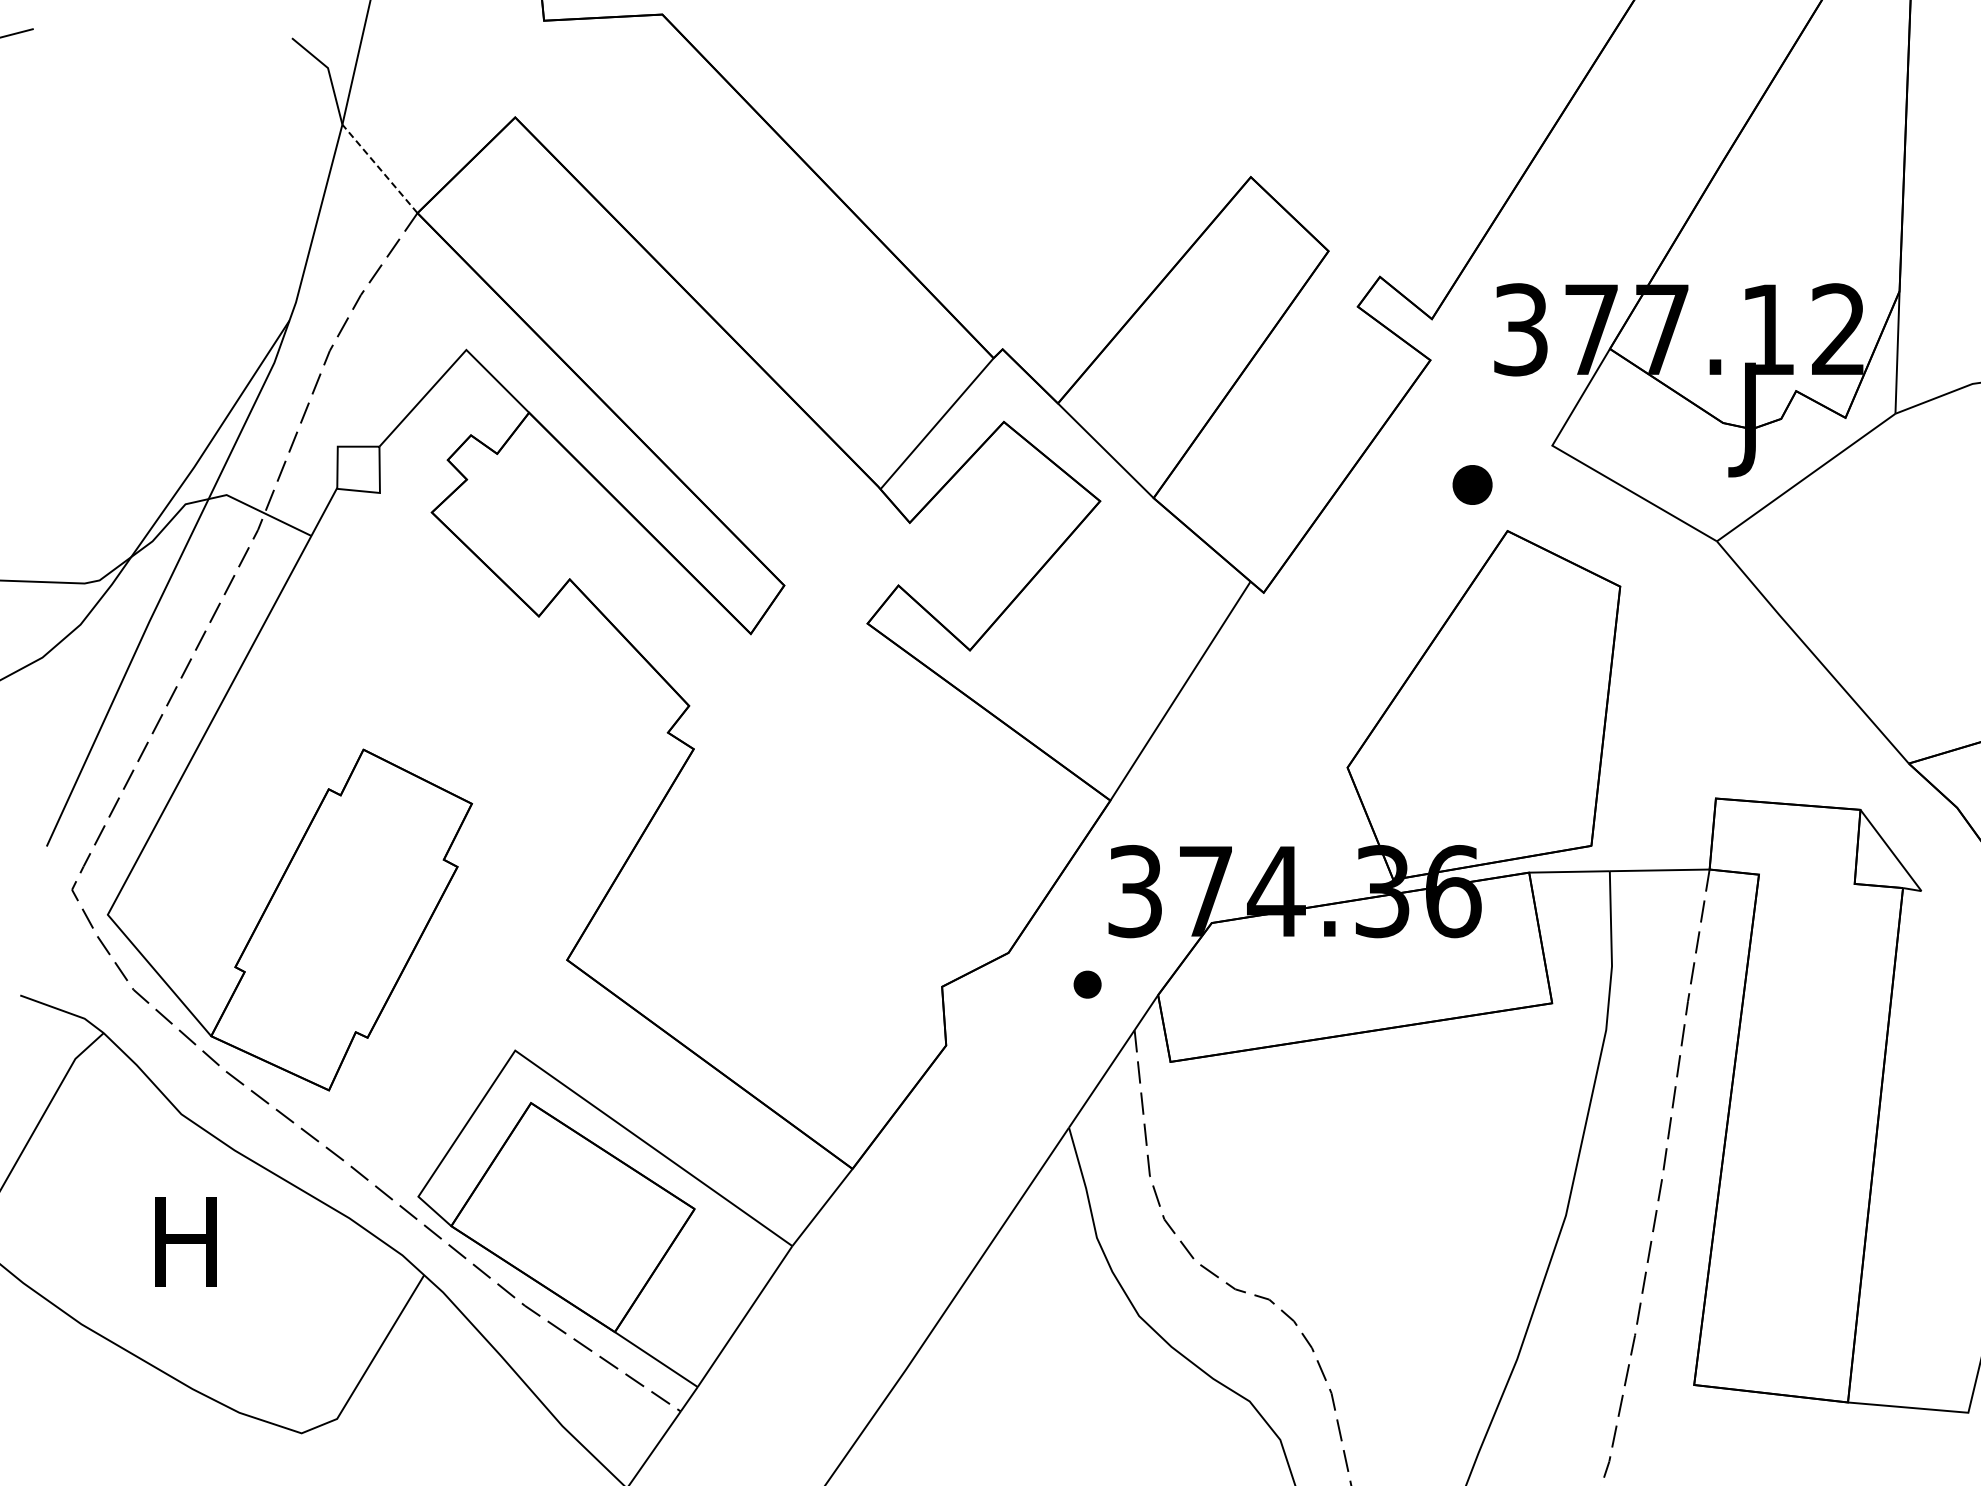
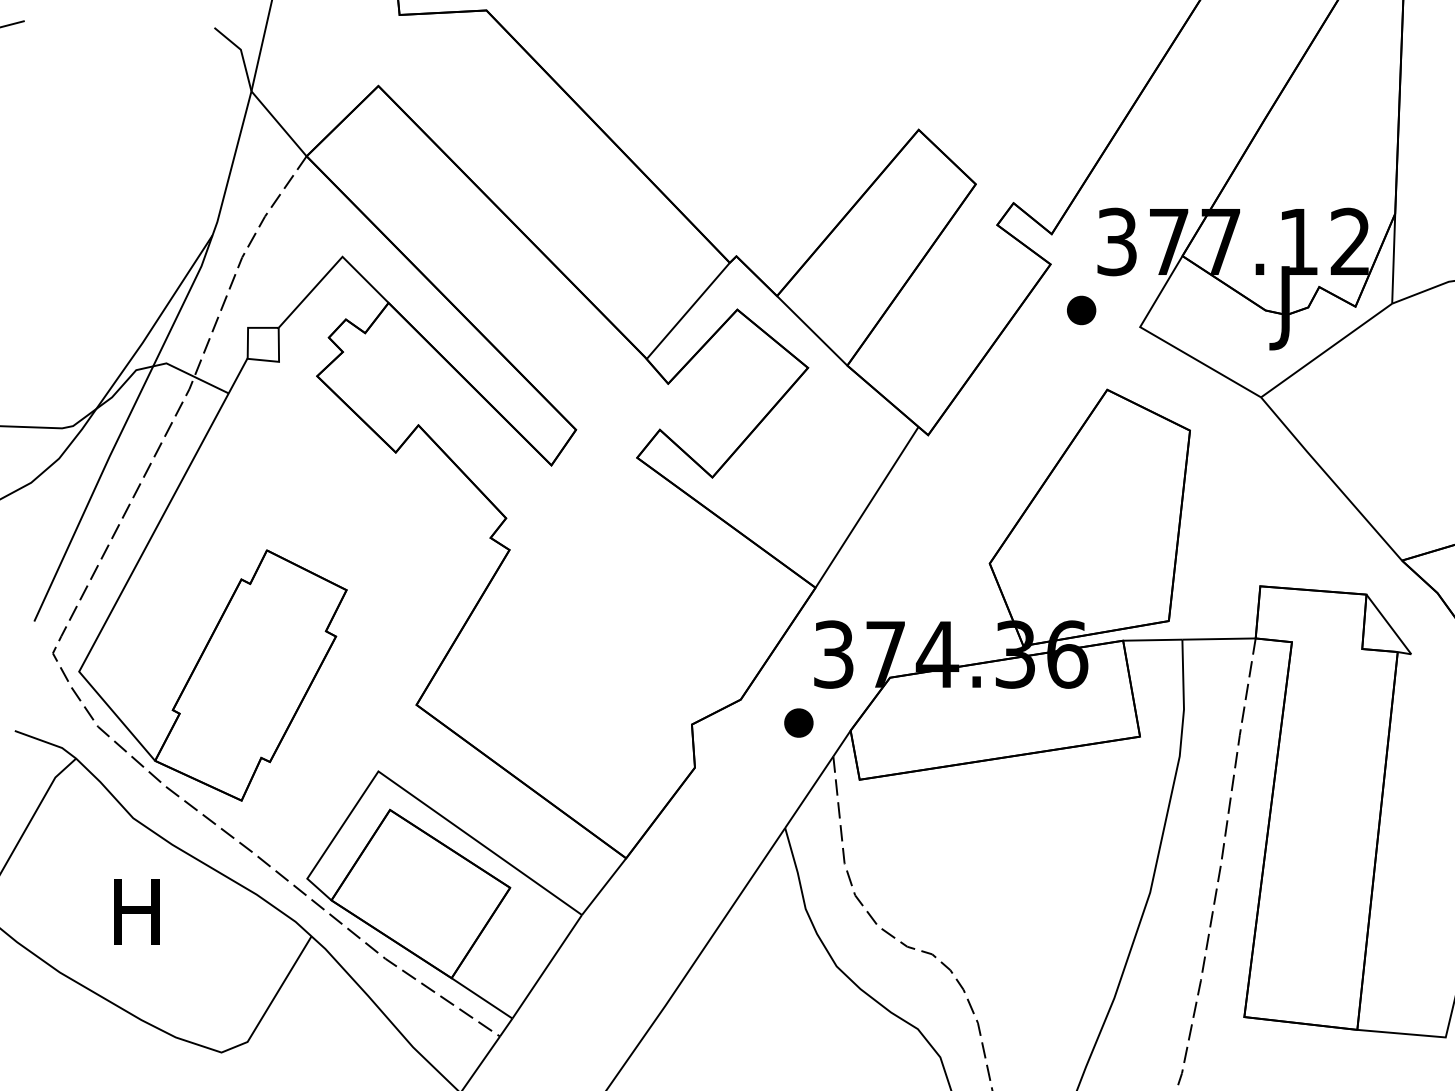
line: (379, 168) -> (278, 123), dashed -> solid
part: (1472, 484) -> (1081, 310), moved
part: (1087, 984) -> (798, 722), size x1.43

